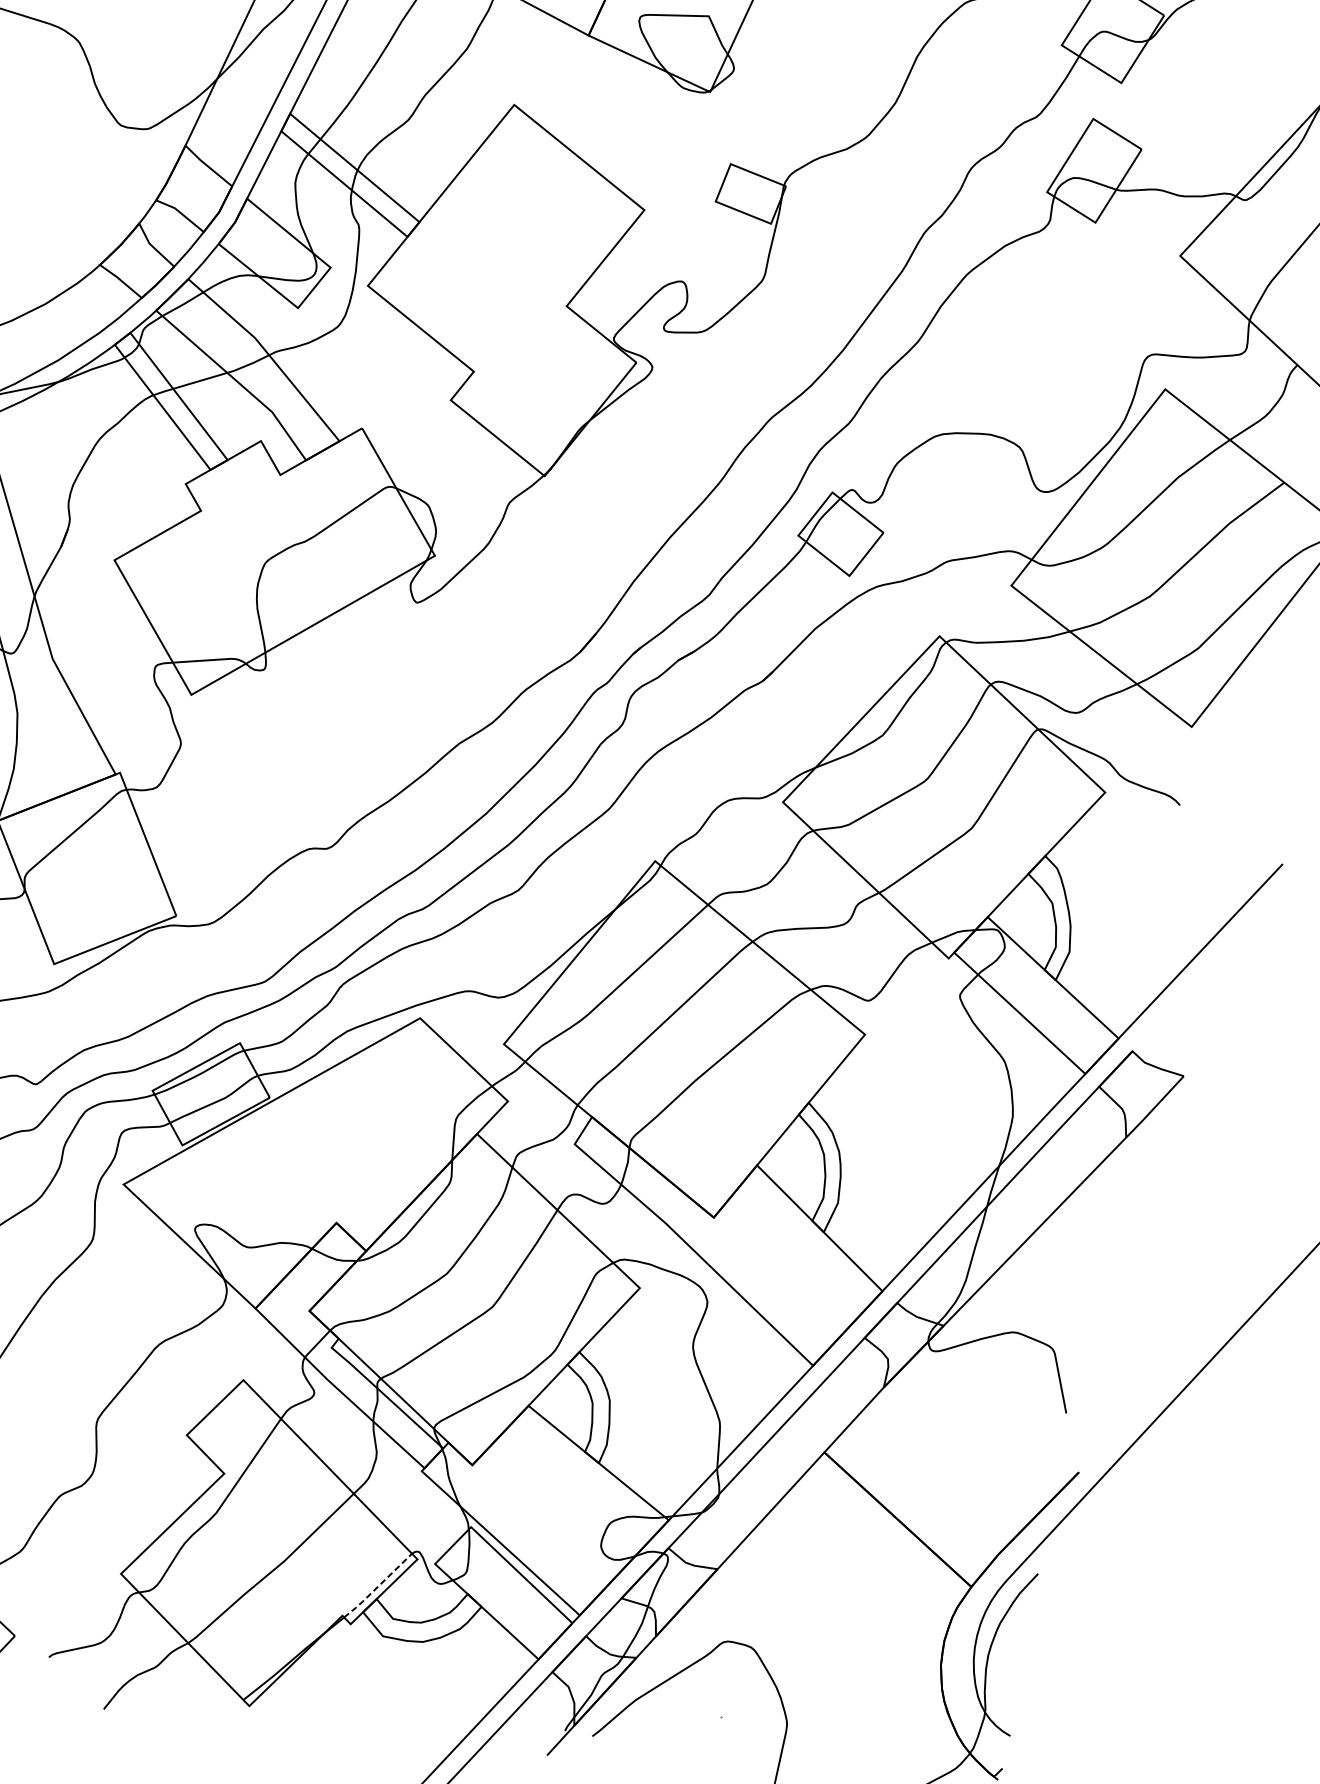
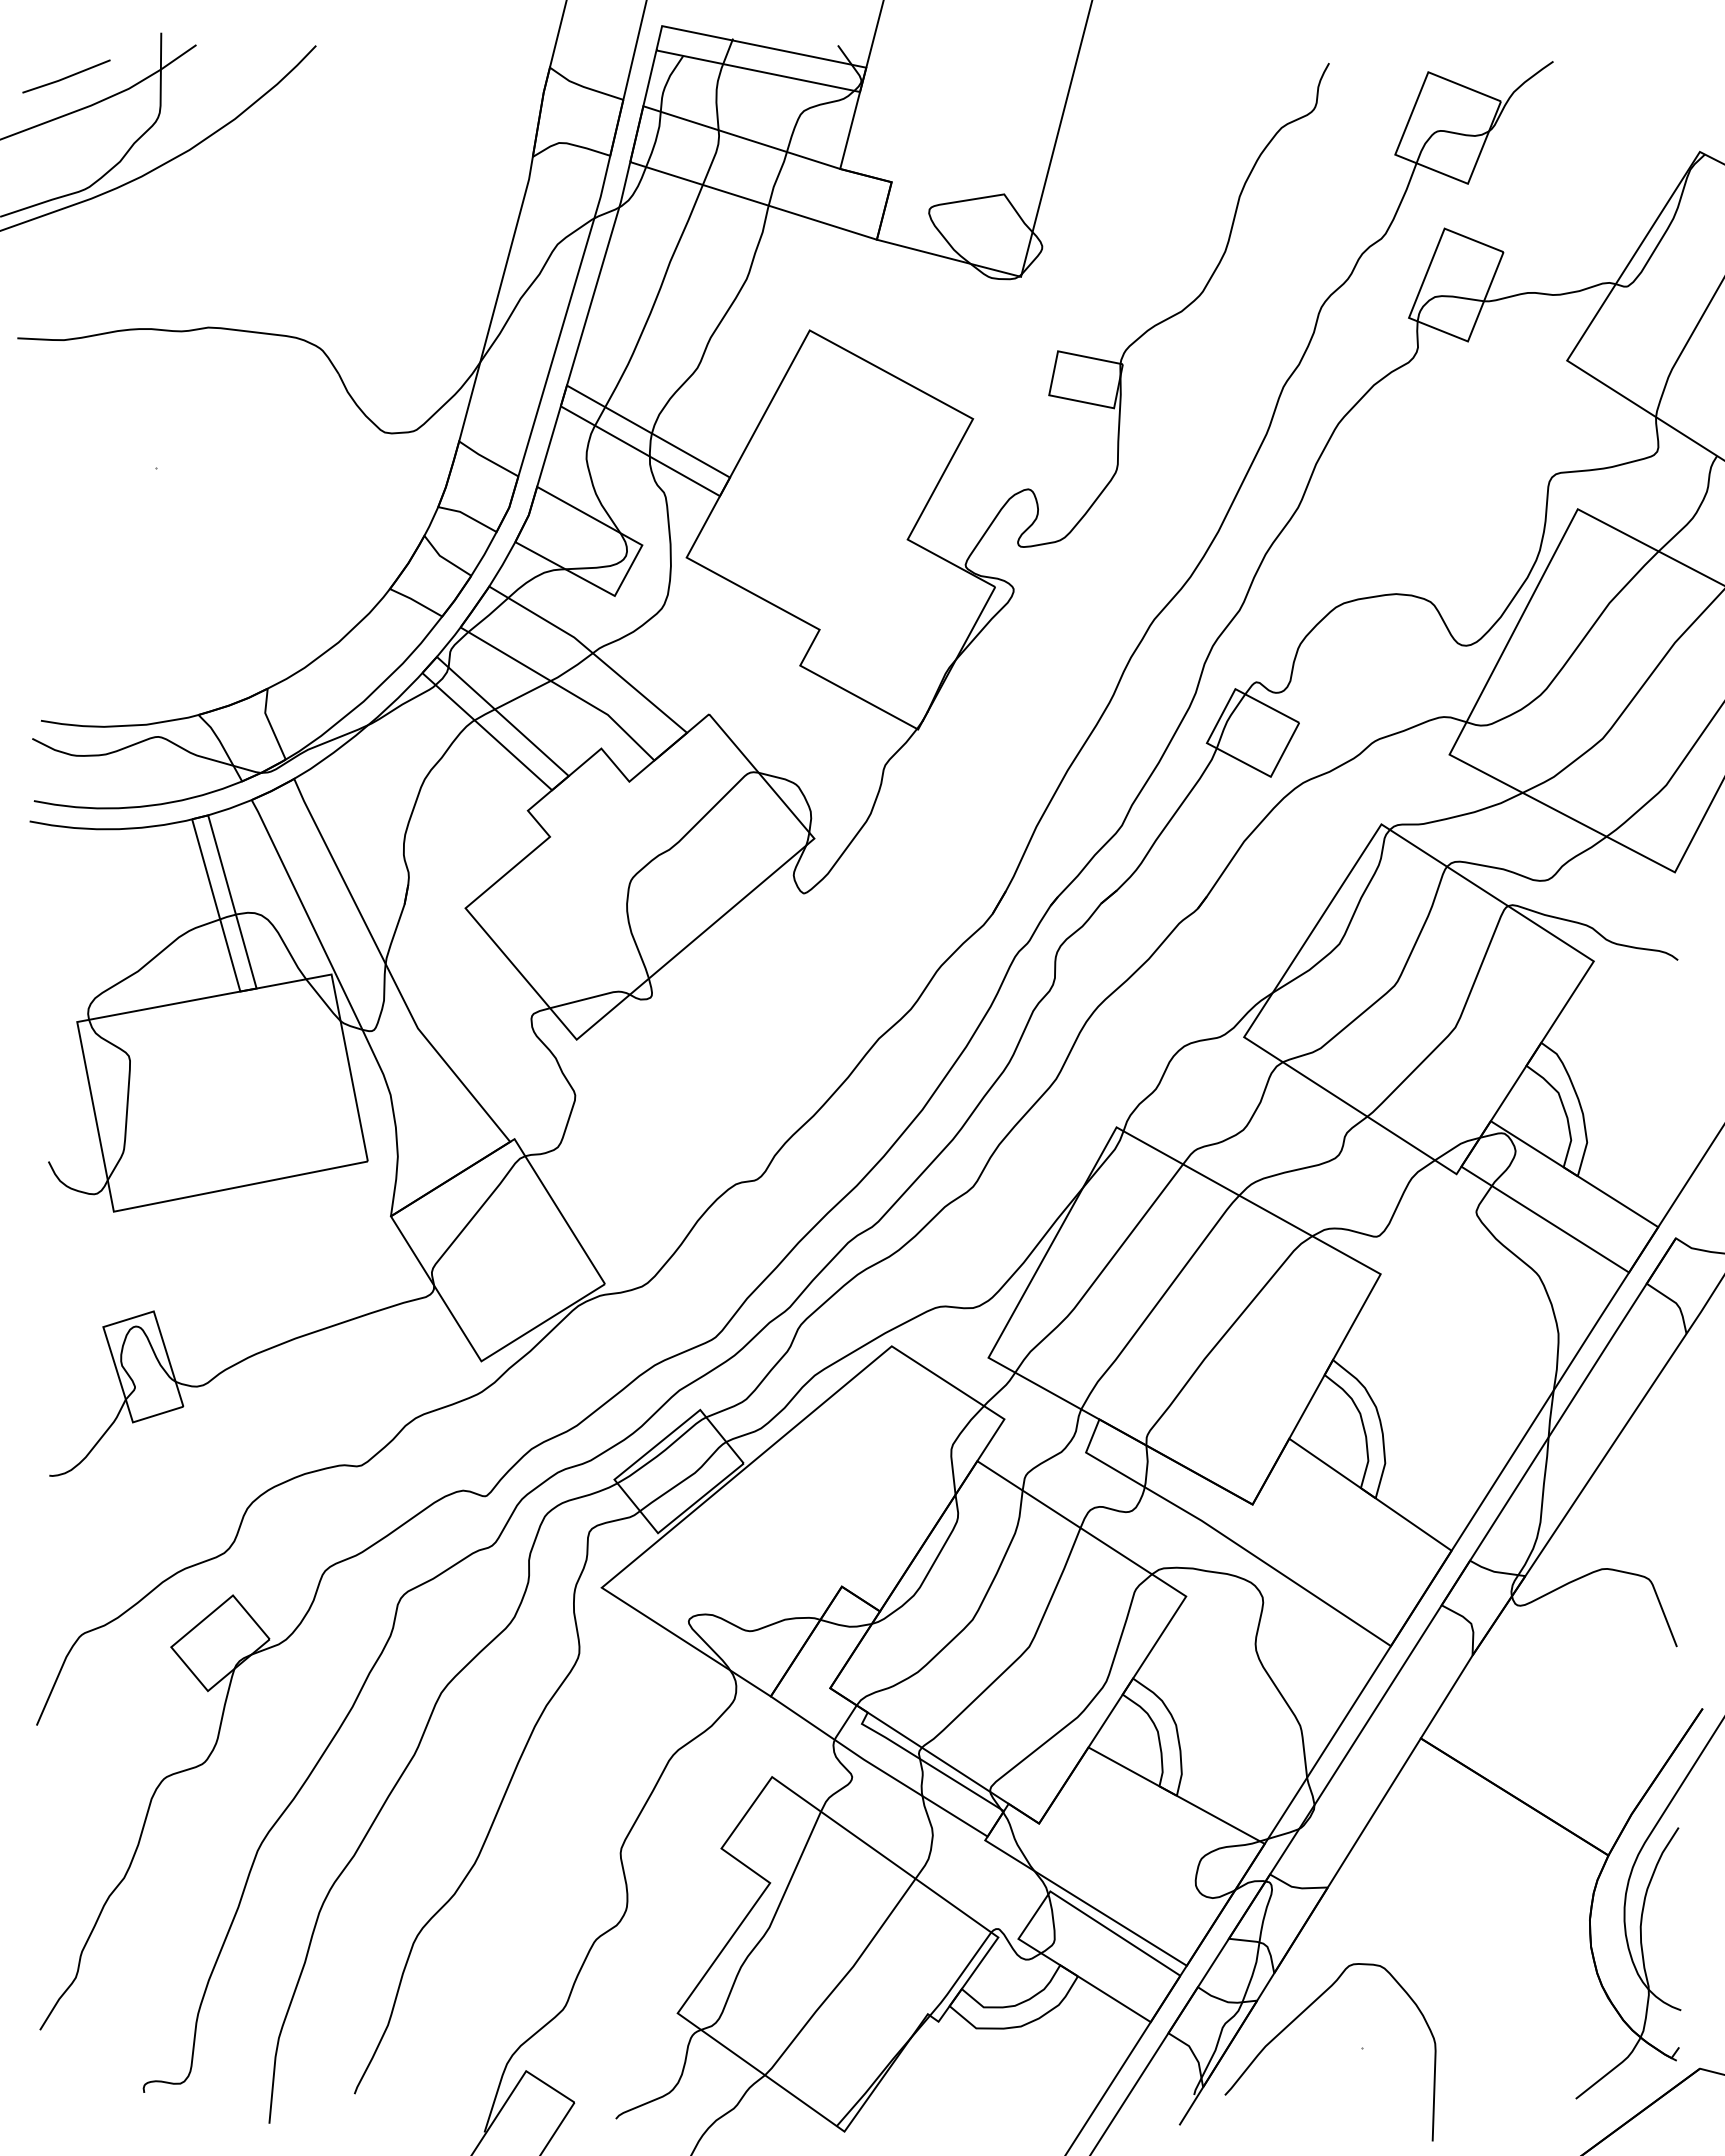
line: (377, 1586) -> (960, 1975), dashed -> solid

